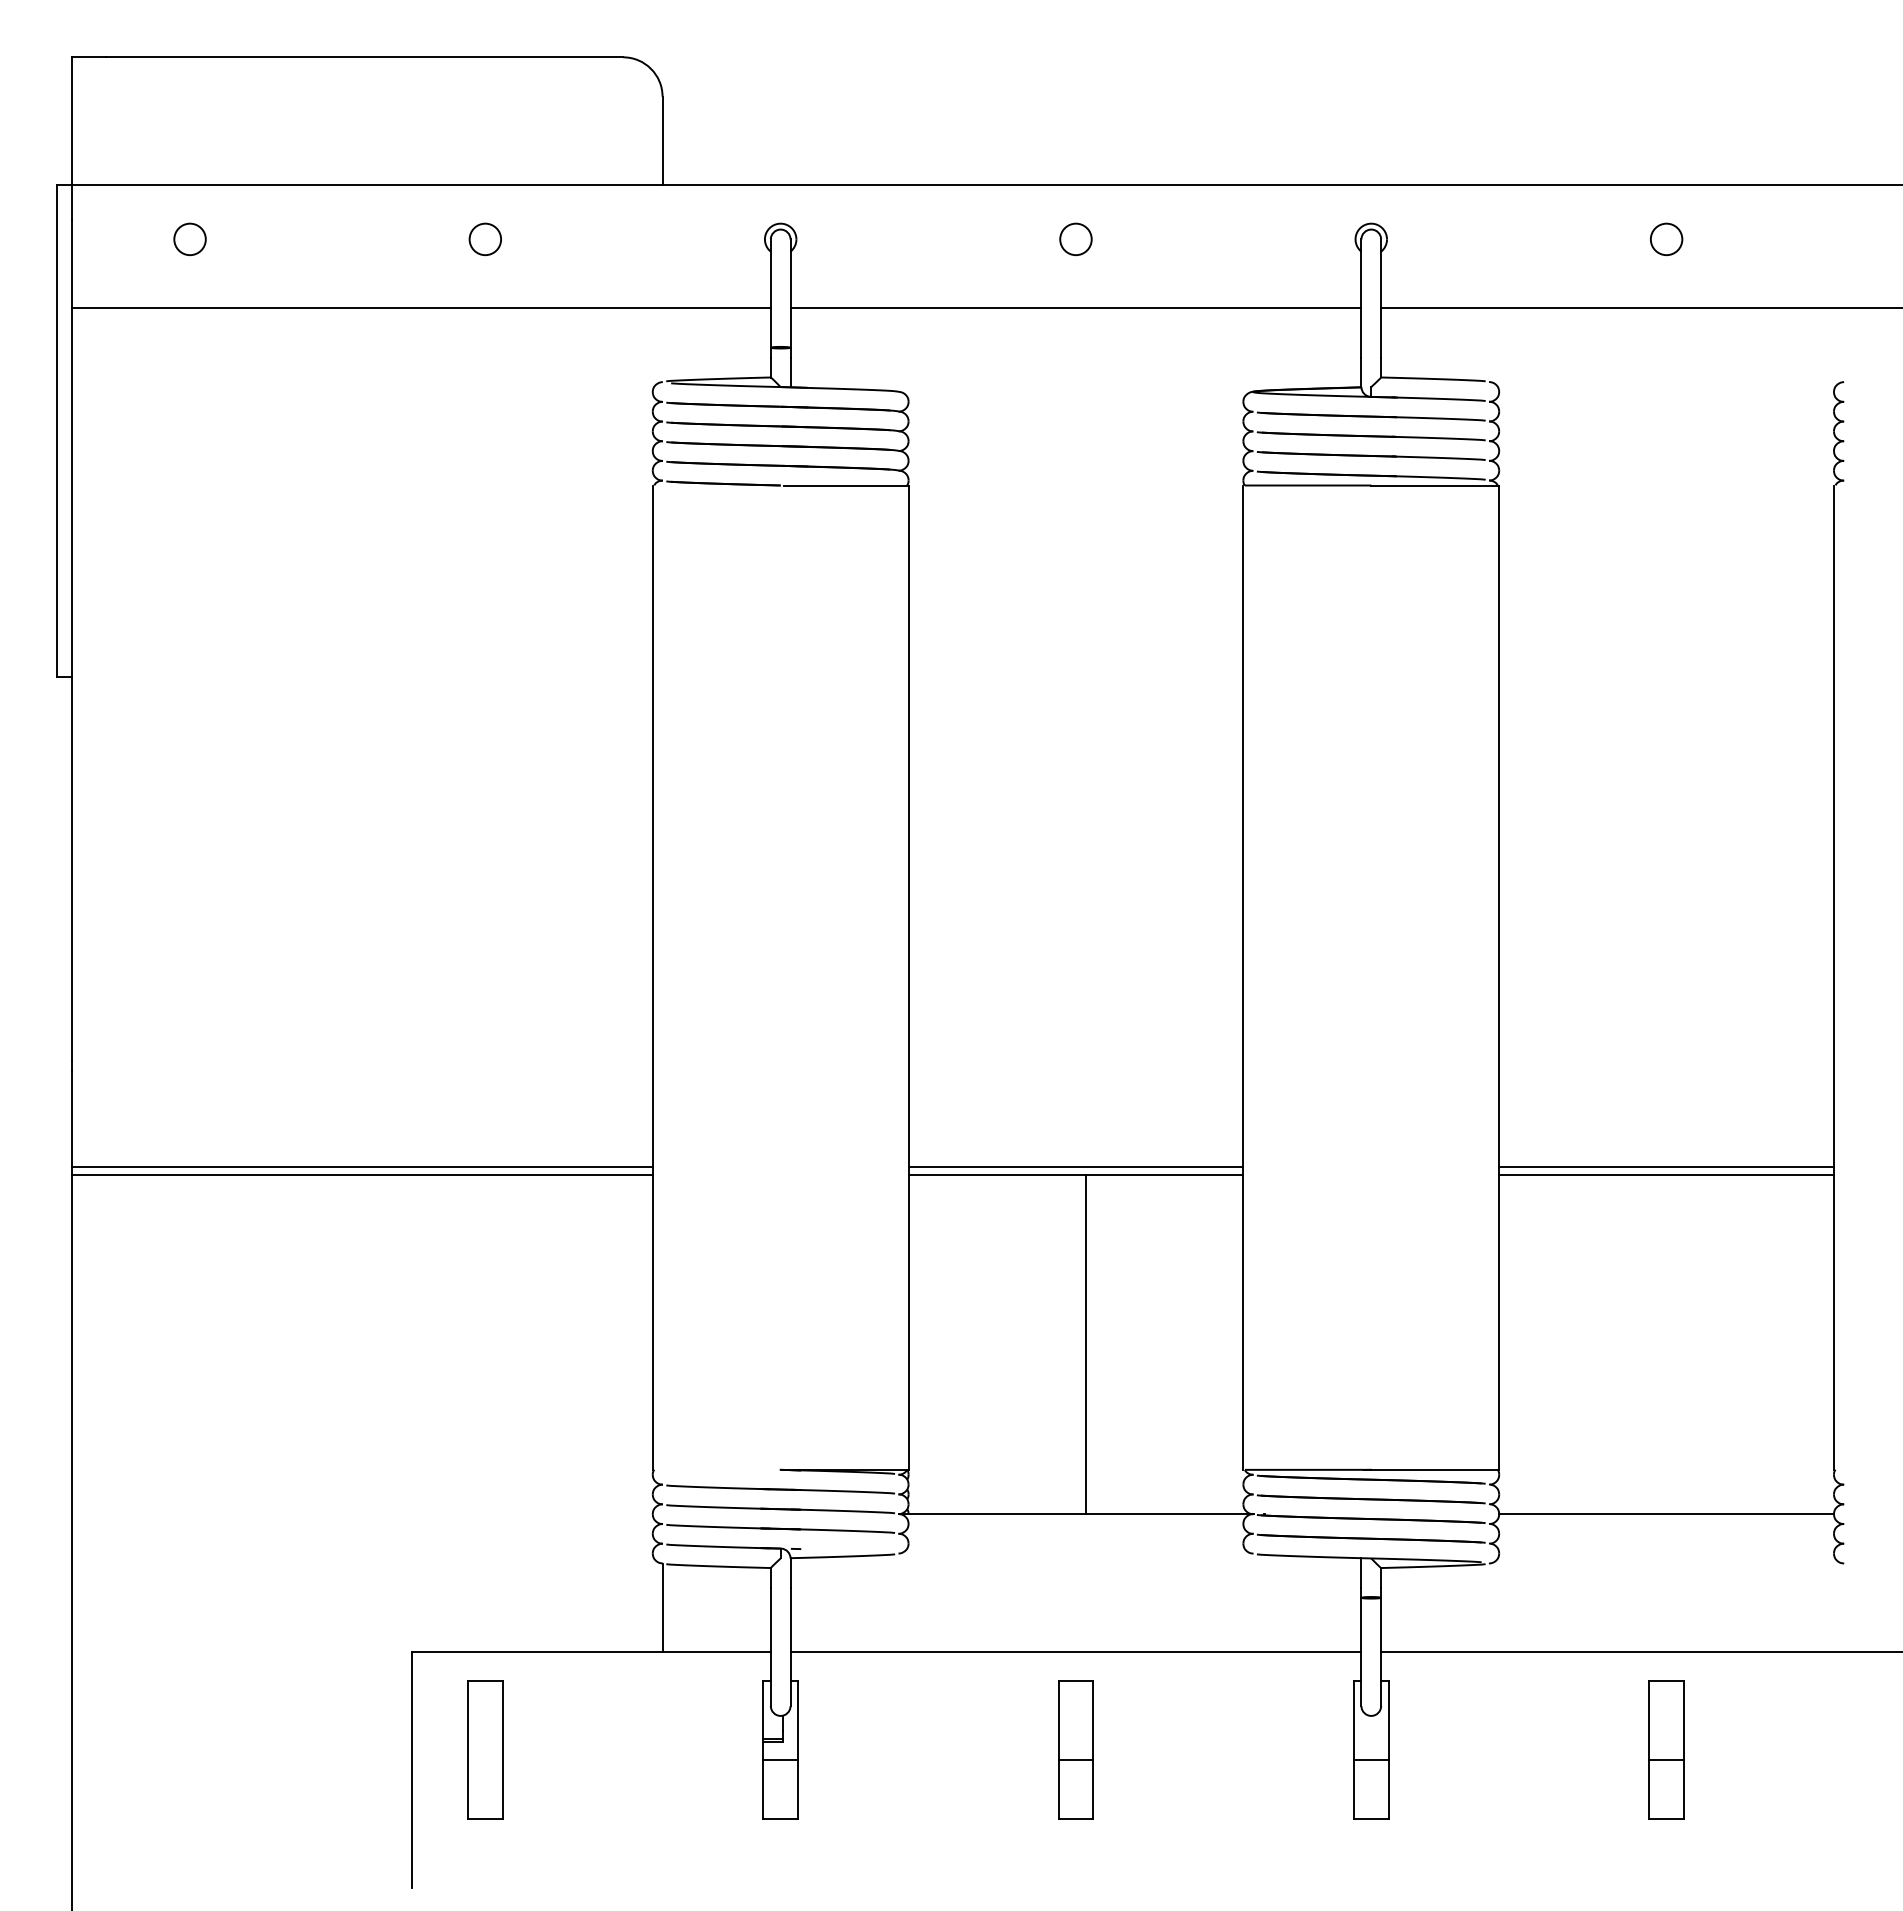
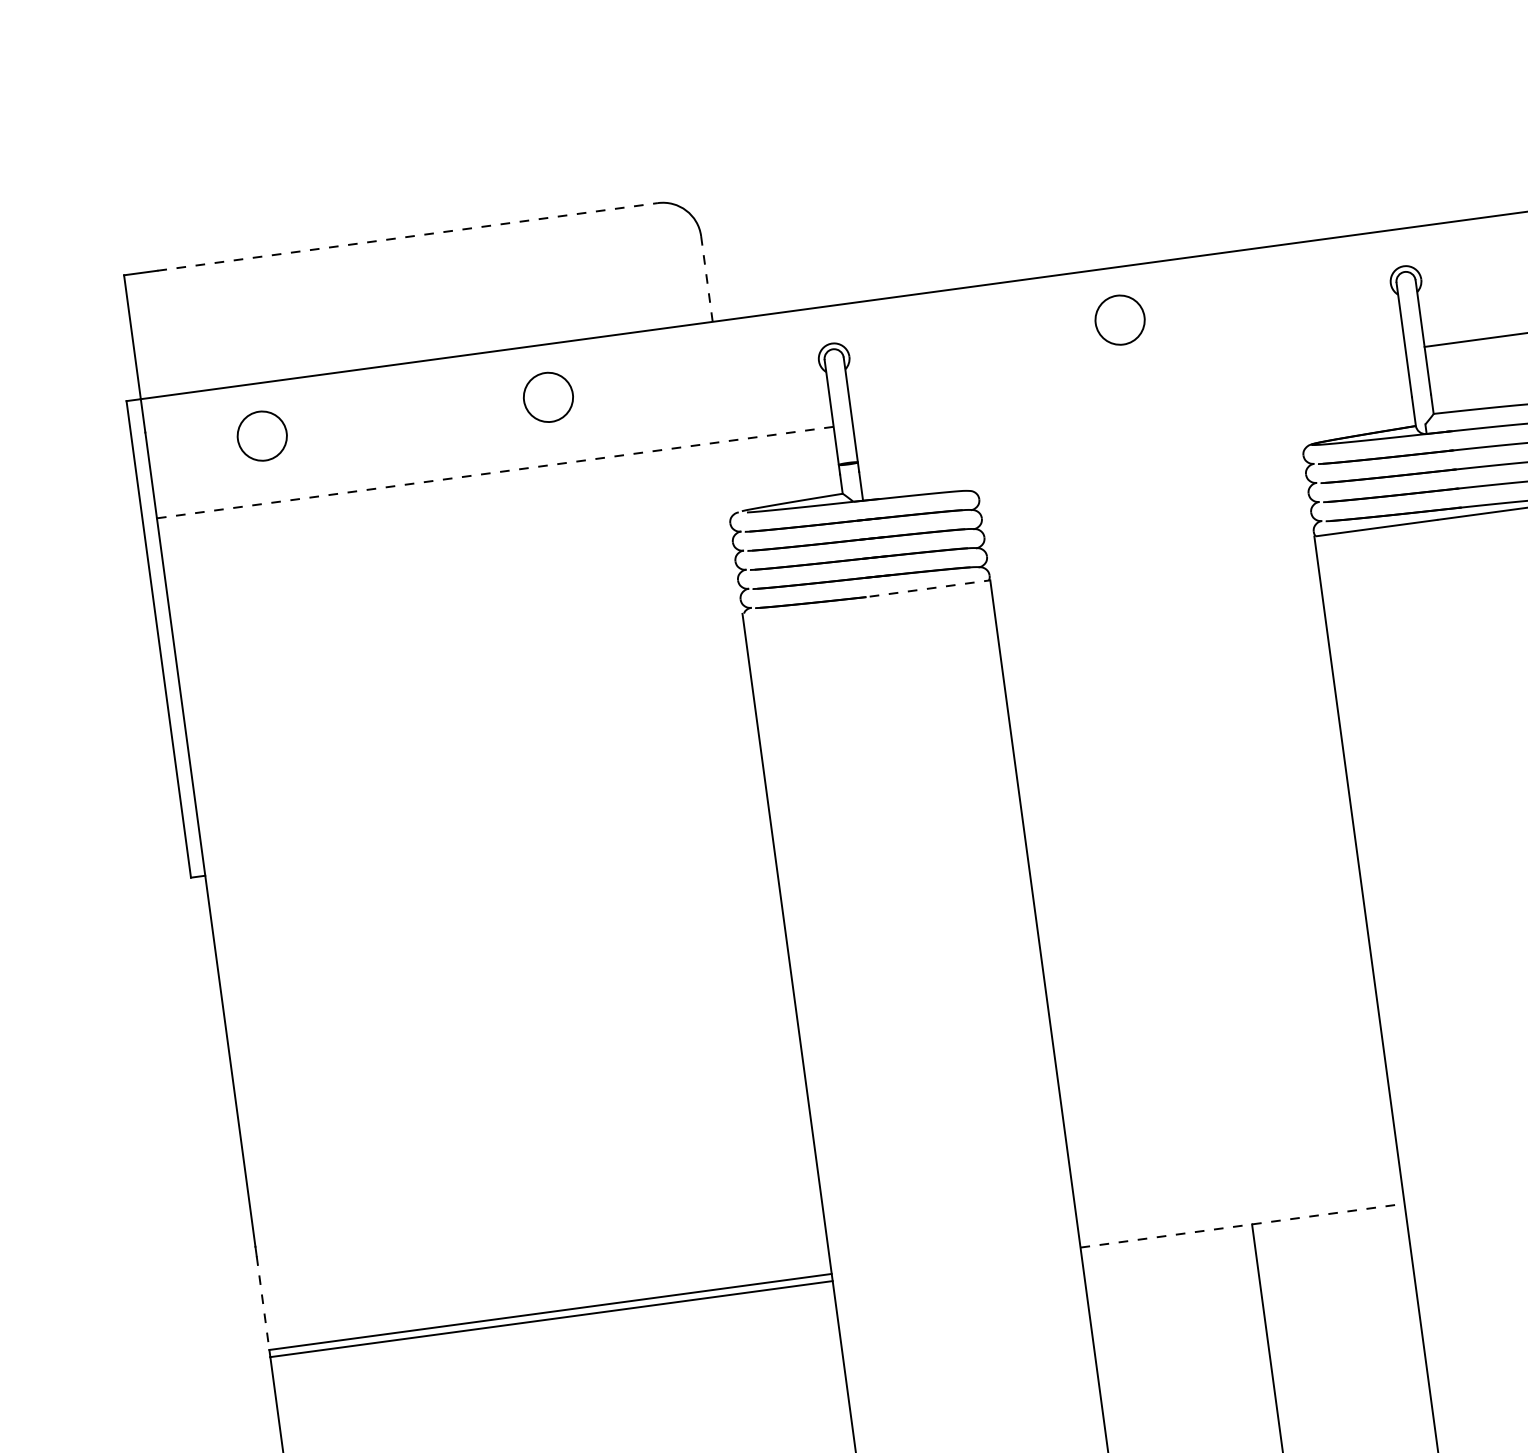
line: (365, 57) -> (408, 237), solid -> dashed
line: (662, 141) -> (706, 279), solid -> dashed
circle: (189, 239) -> (261, 436), size x1.6
circle: (484, 239) -> (547, 397), size x1.6
circle: (1075, 239) -> (1119, 320), size x1.6
line: (420, 308) -> (494, 472), solid -> dashed
line: (1075, 308) -> (1128, 387), removed
line: (846, 485) -> (930, 588), solid -> dashed
line: (71, 1119) -> (262, 1303), solid -> dashed
line: (1075, 1167) -> (1241, 1218), removed
line: (1076, 1174) -> (1243, 1225), solid -> dashed

